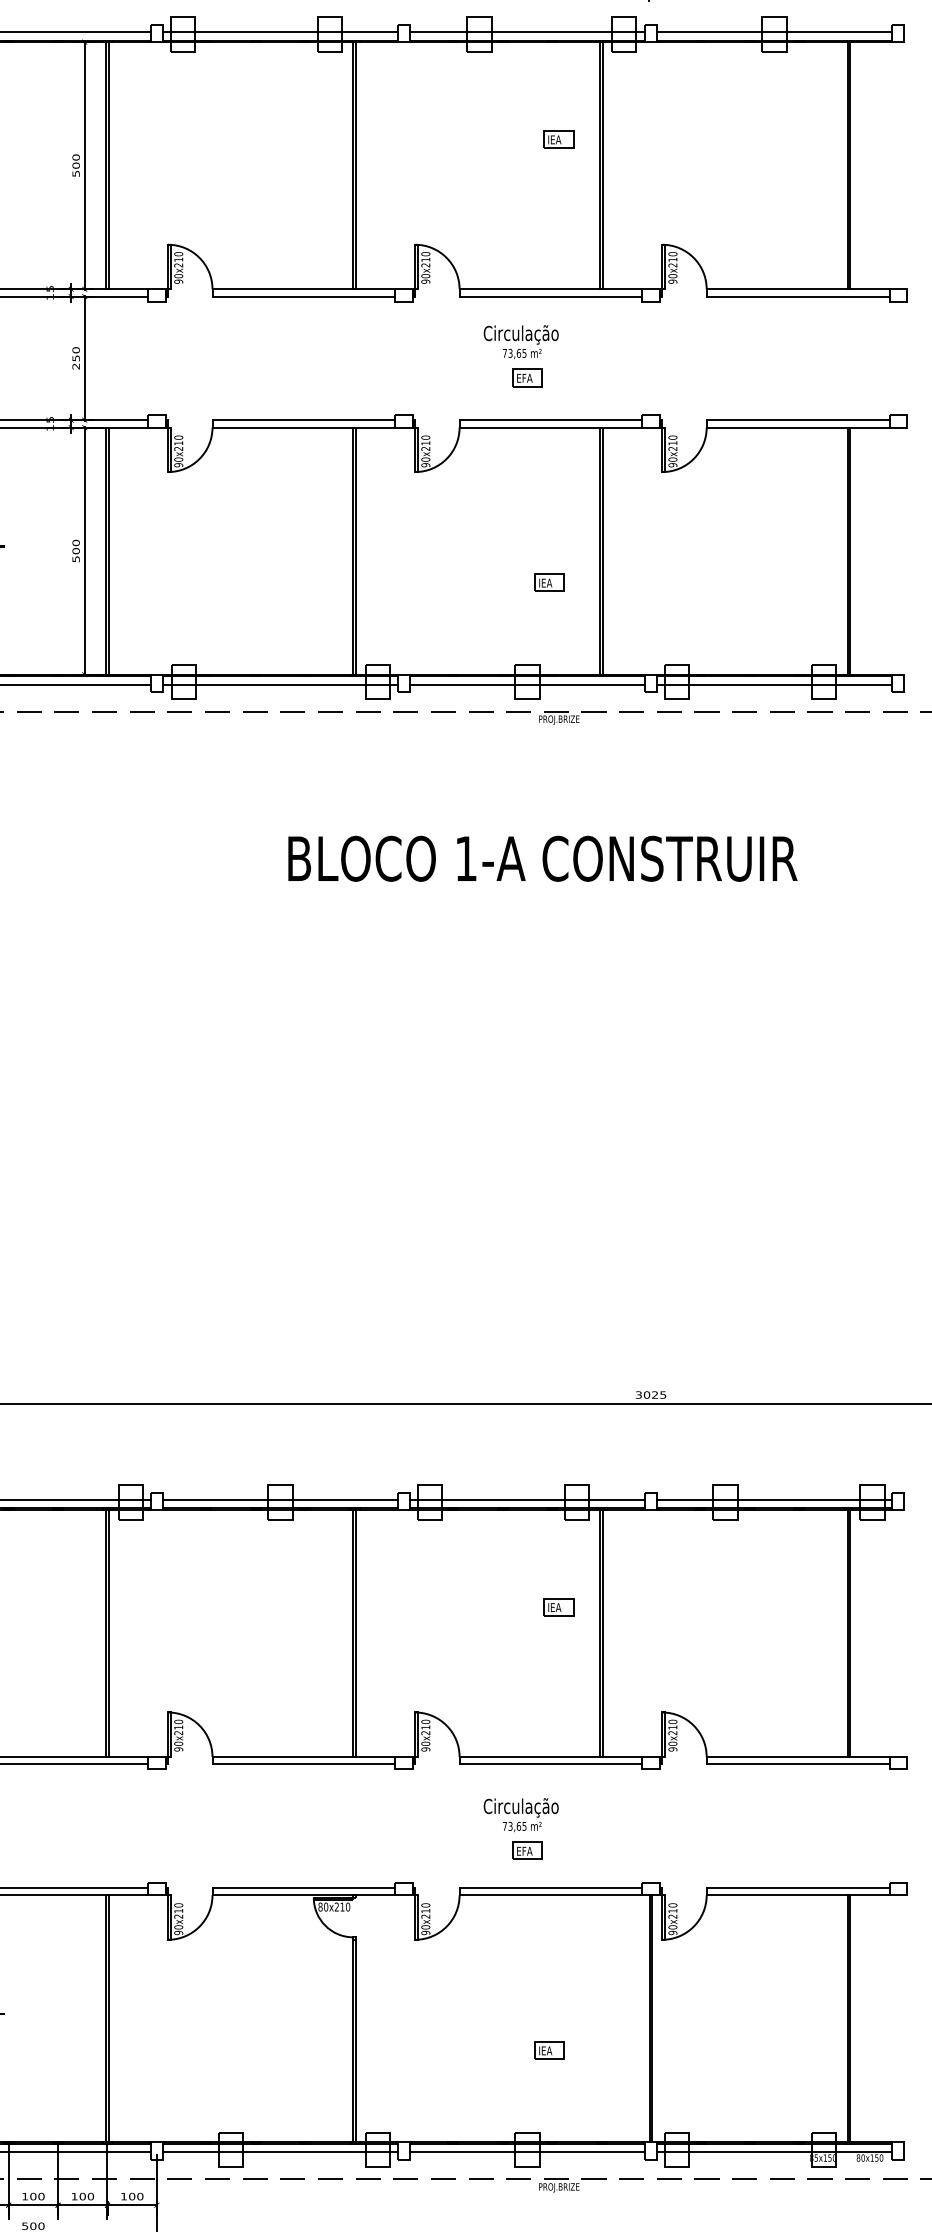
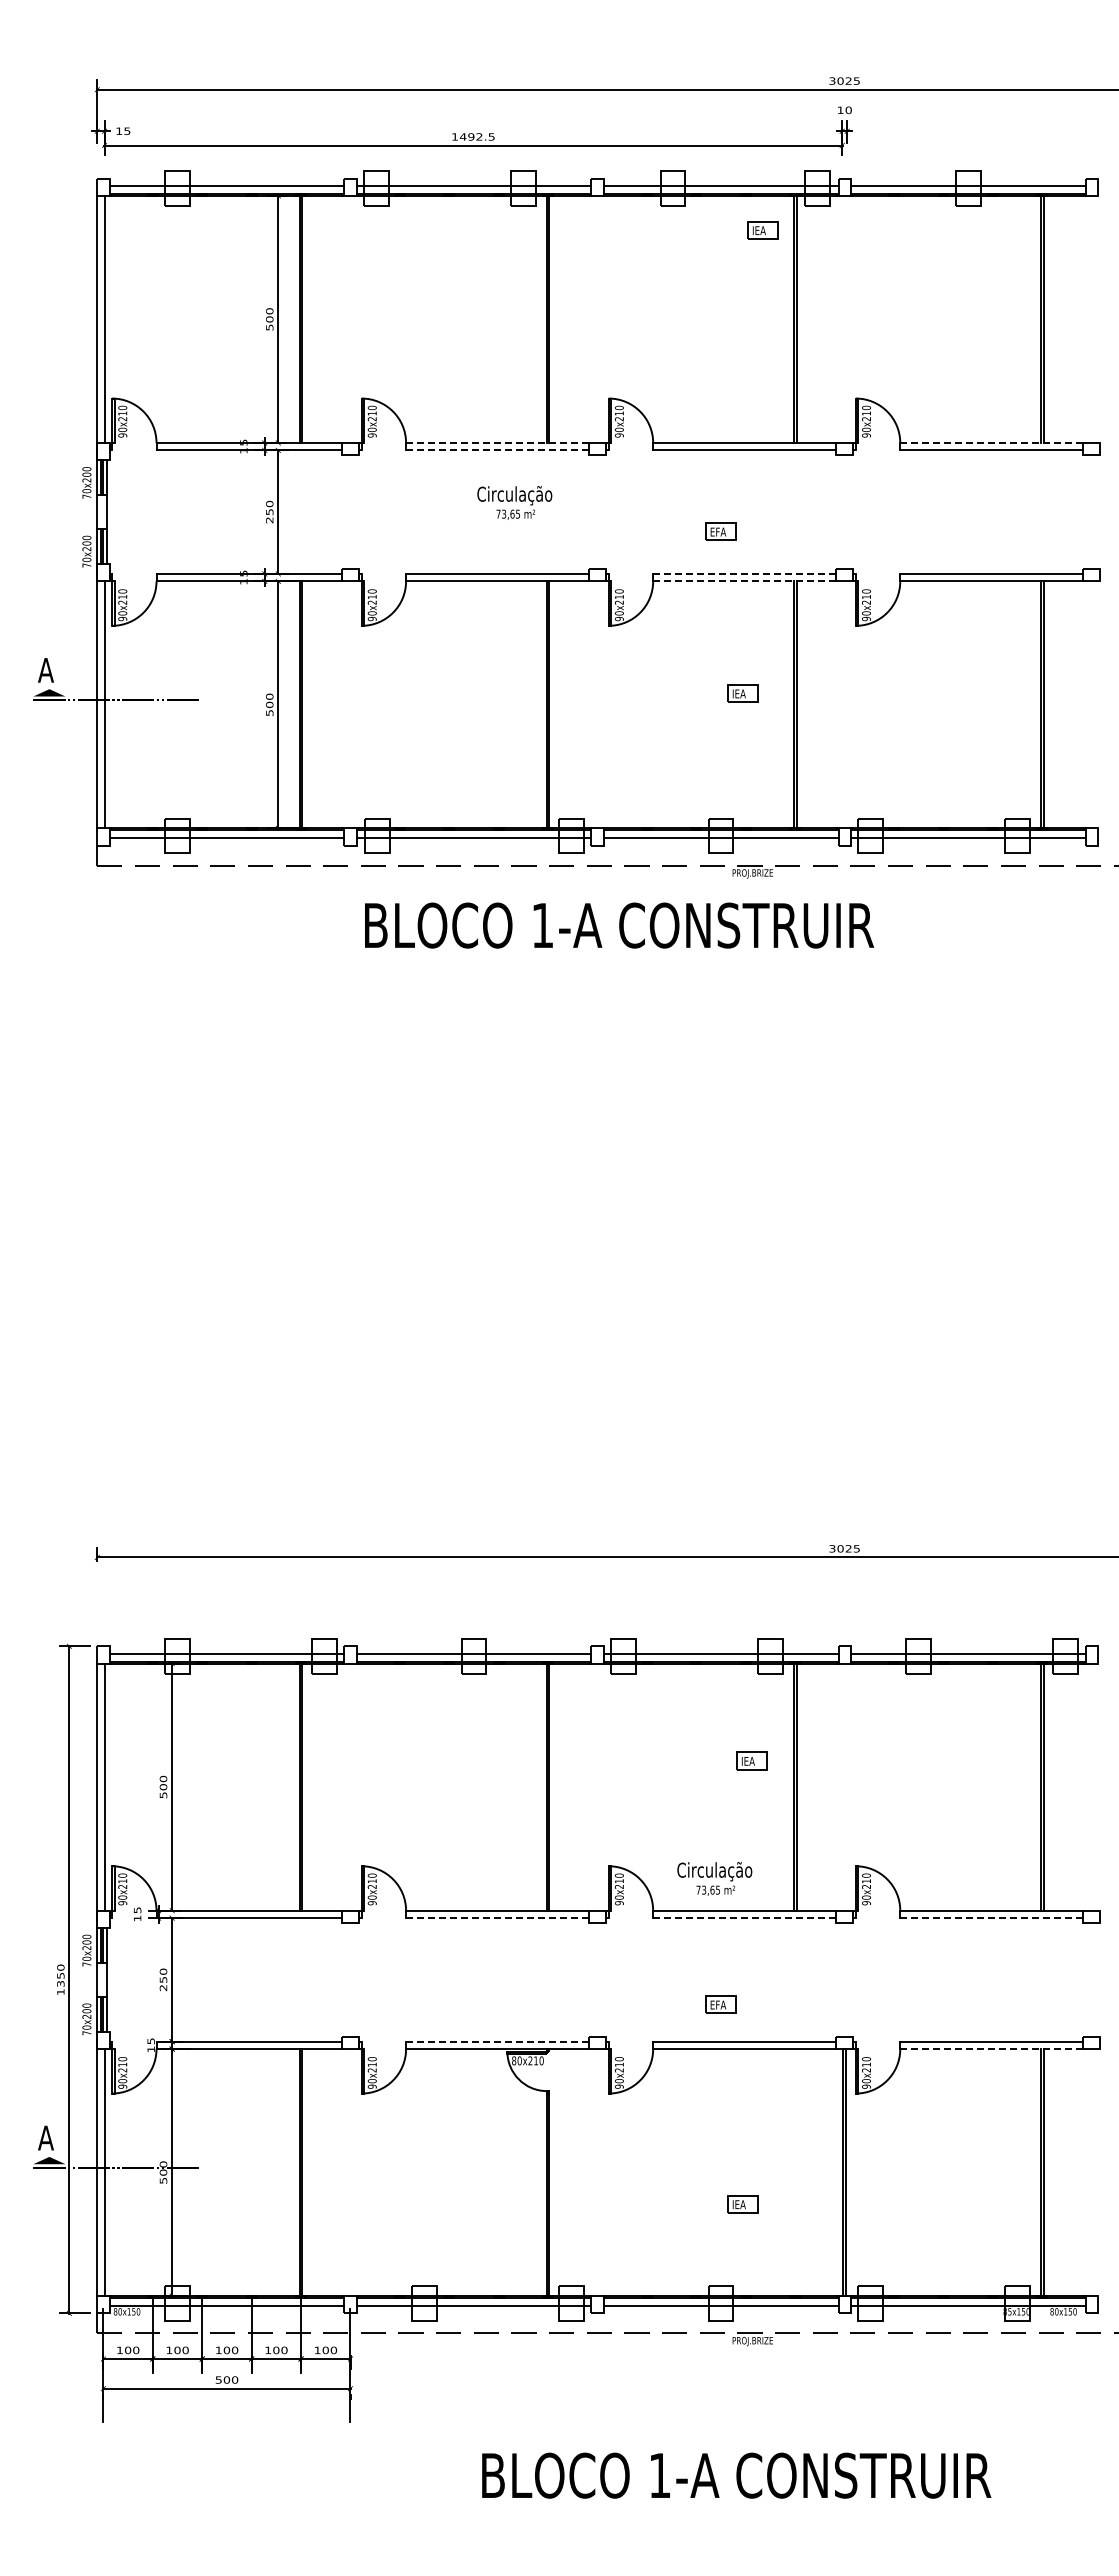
part: (557, 139) -> (762, 230), moved
line: (304, 289) -> (498, 443), solid -> dashed
line: (798, 289) -> (992, 443), solid -> dashed
line: (304, 296) -> (498, 450), solid -> dashed
text: (520, 341) -> (514, 502), moved
line: (551, 419) -> (745, 573), solid -> dashed
line: (551, 427) -> (745, 581), solid -> dashed
part: (548, 582) -> (742, 693), moved
text: (542, 858) -> (619, 925), moved
line: (304, 1764) -> (498, 1918), solid -> dashed
line: (551, 1764) -> (745, 1918), solid -> dashed
line: (798, 1764) -> (992, 1918), solid -> dashed
text: (520, 1814) -> (714, 1878), moved
line: (304, 1887) -> (498, 2041), solid -> dashed
line: (798, 1895) -> (992, 2049), solid -> dashed

